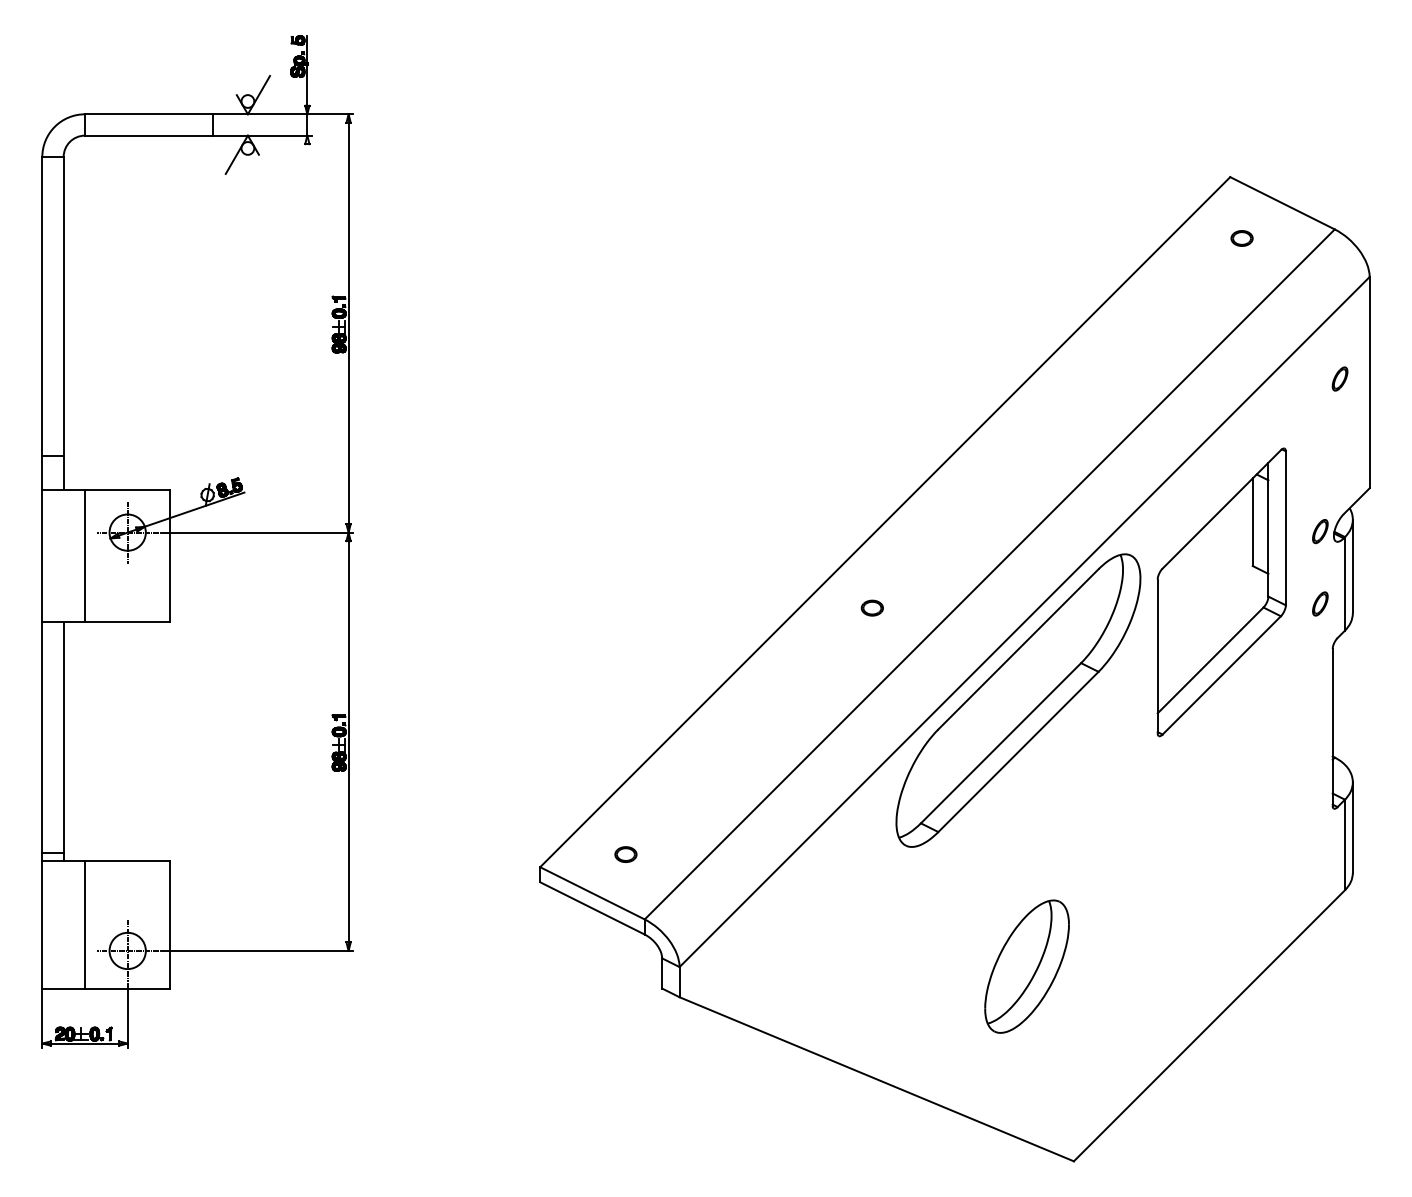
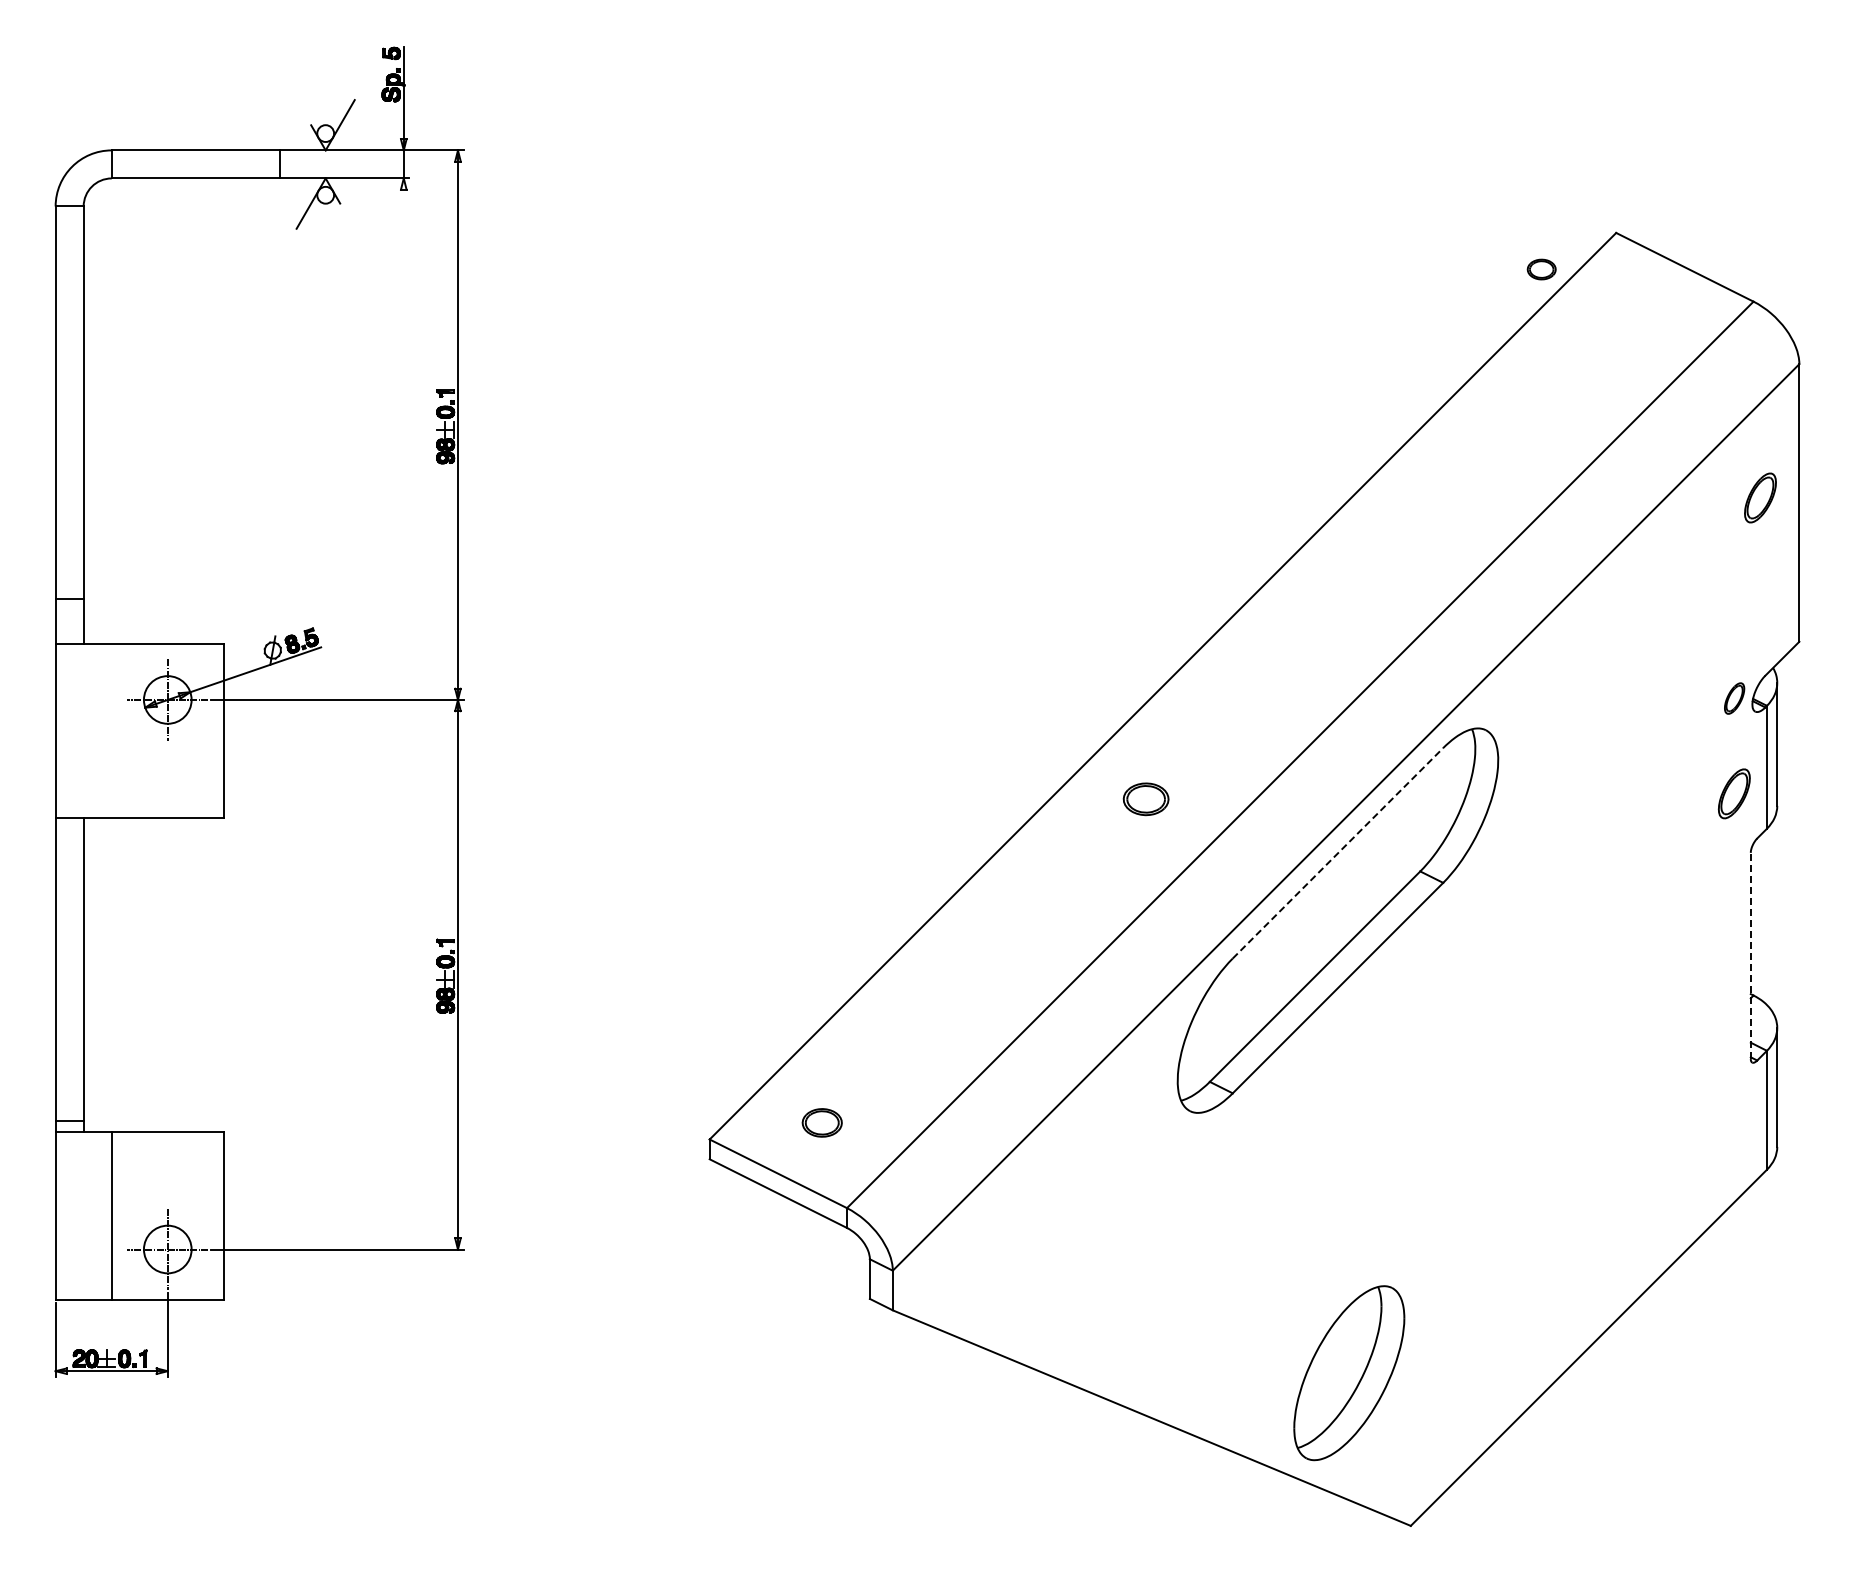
part: (1241, 238) -> (1541, 269), moved
part: (1340, 379) -> (1760, 498), size x1.6
line: (84, 555) -> (111, 730), removed
part: (1221, 592) -> (1604, 778), removed
part: (1320, 603) -> (1734, 793), size x1.6
part: (871, 607) -> (1145, 798), size x1.6
line: (1018, 649) -> (1338, 853), solid -> dashed
line: (1332, 727) -> (1750, 955), solid -> dashed
part: (626, 854) -> (822, 1122), size x1.4
part: (1027, 966) -> (1349, 1373), moved

